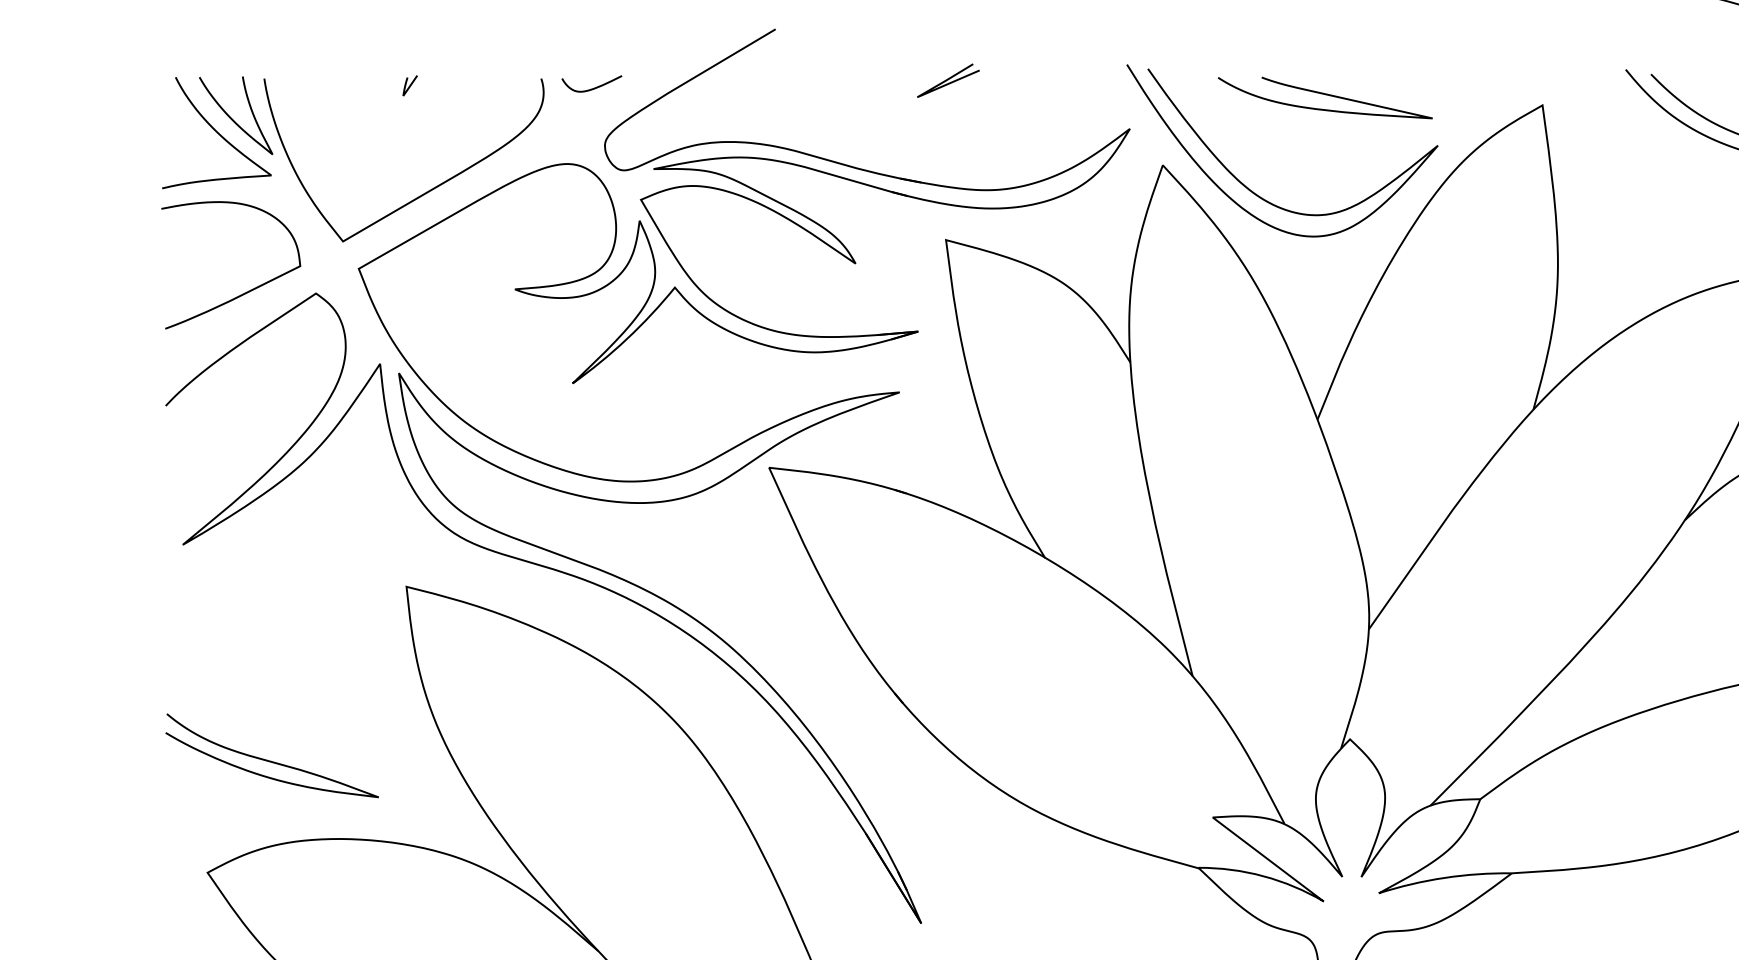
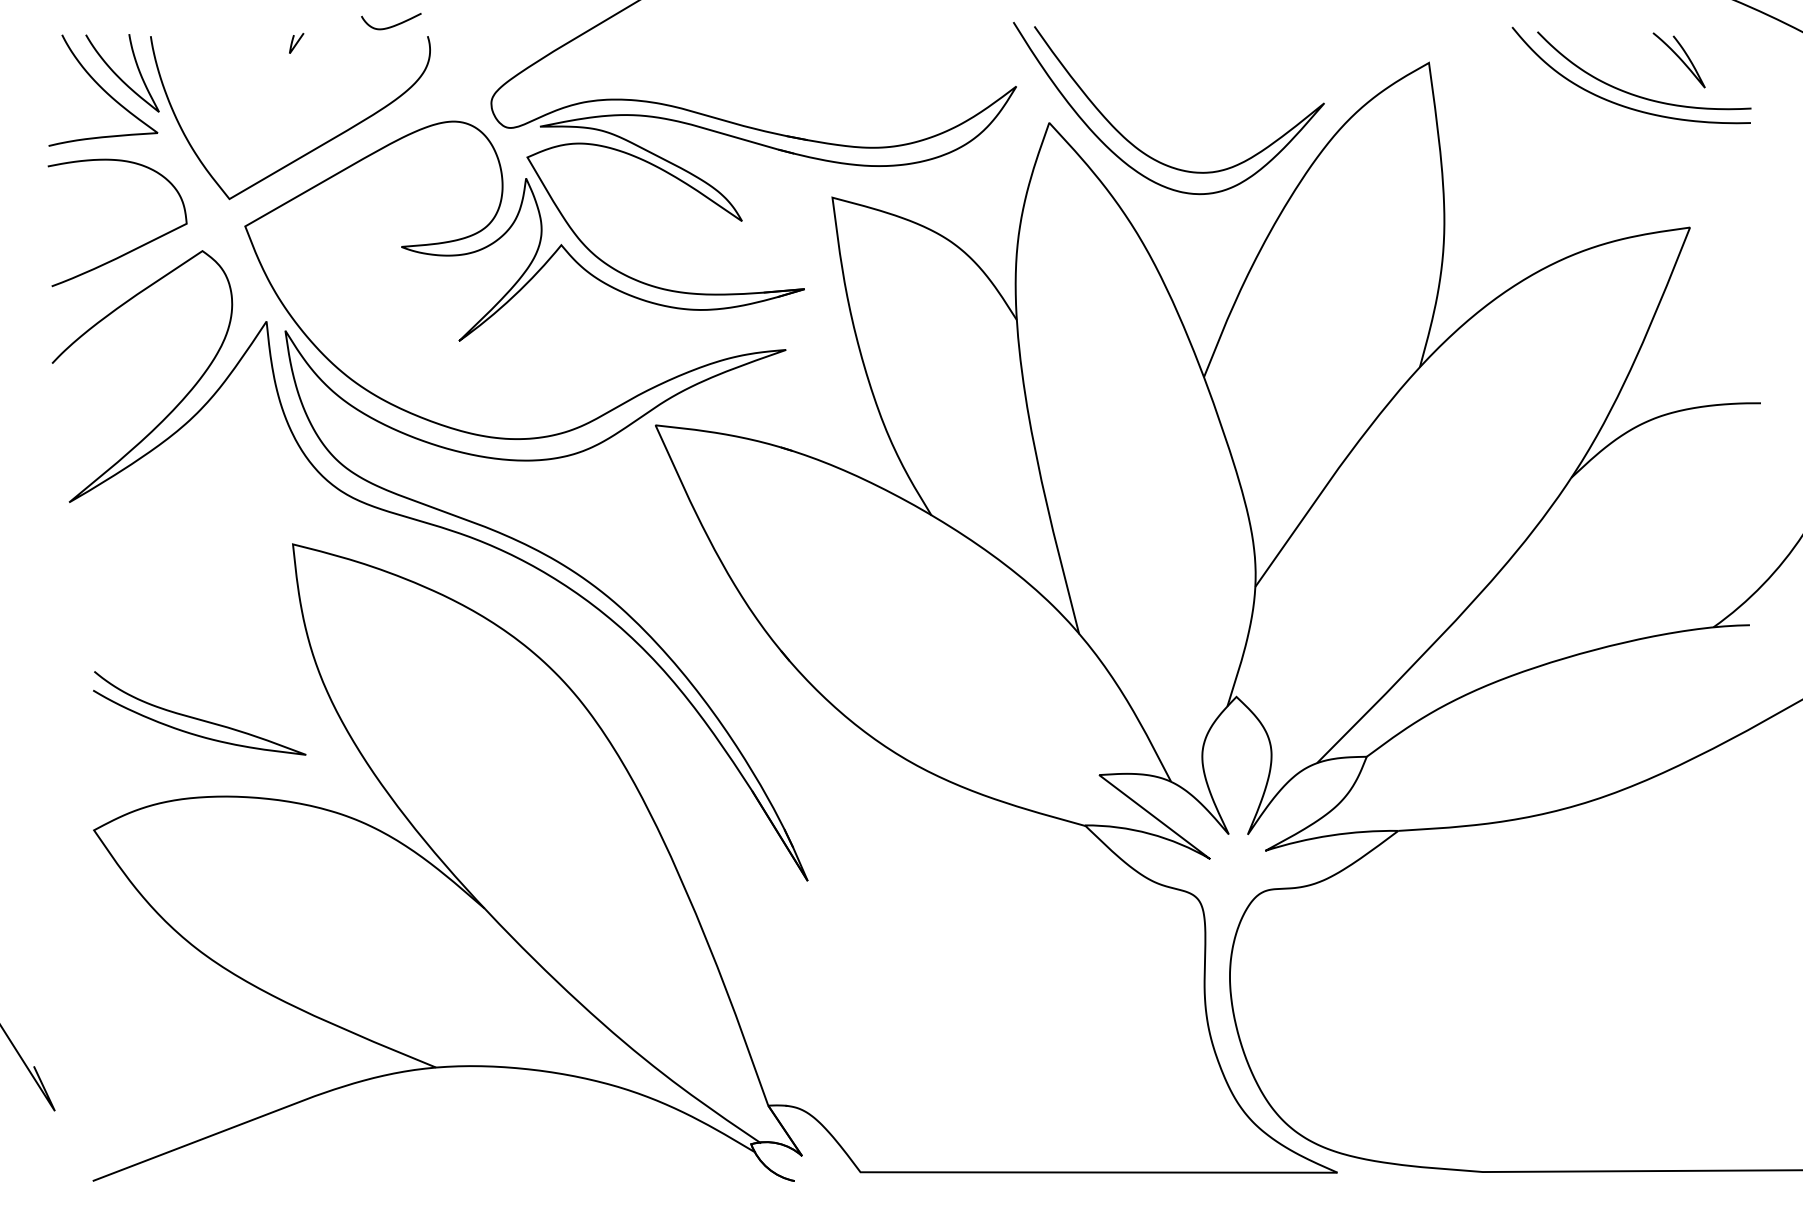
line: (948, 80) -> (834, 38), removed
curve: (593, 87) -> (392, 25), moved
curve: (1327, 95) -> (1213, 53), removed
curve: (269, 759) -> (196, 717), moved

